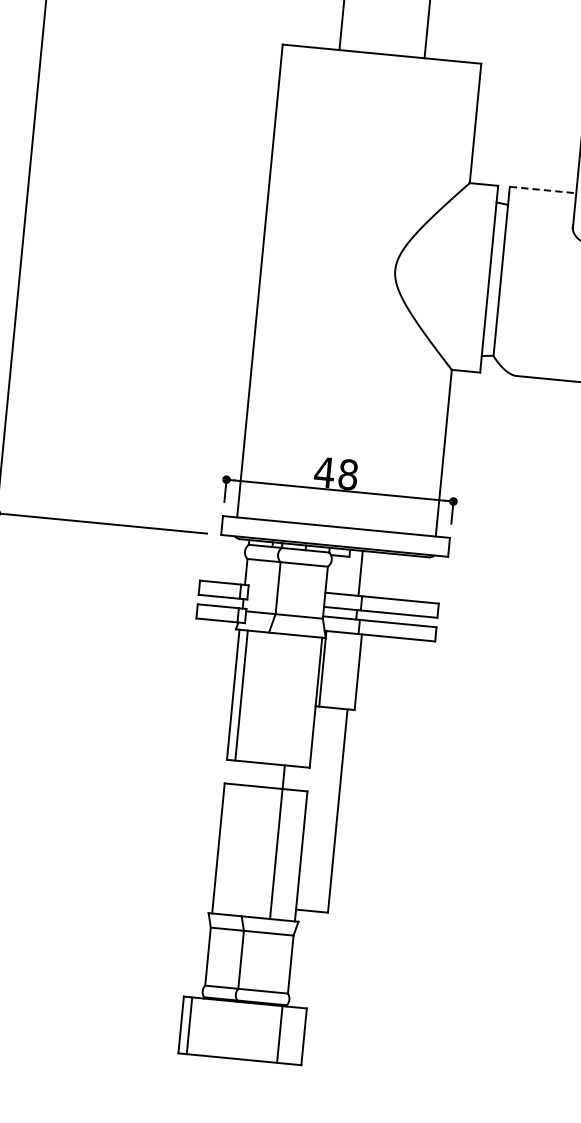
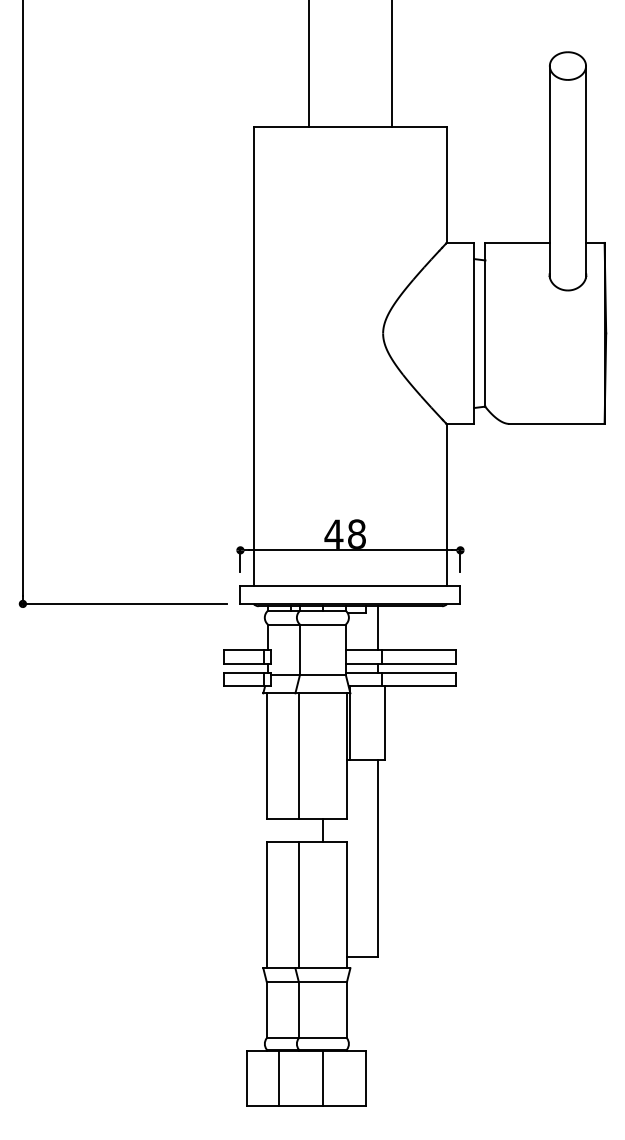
line: (543, 189) -> (518, 242), dashed -> solid
line: (241, 695) -> (298, 756), moved
line: (275, 854) -> (298, 905), moved
line: (189, 1024) -> (279, 1077), moved
line: (279, 1033) -> (322, 1077), moved

